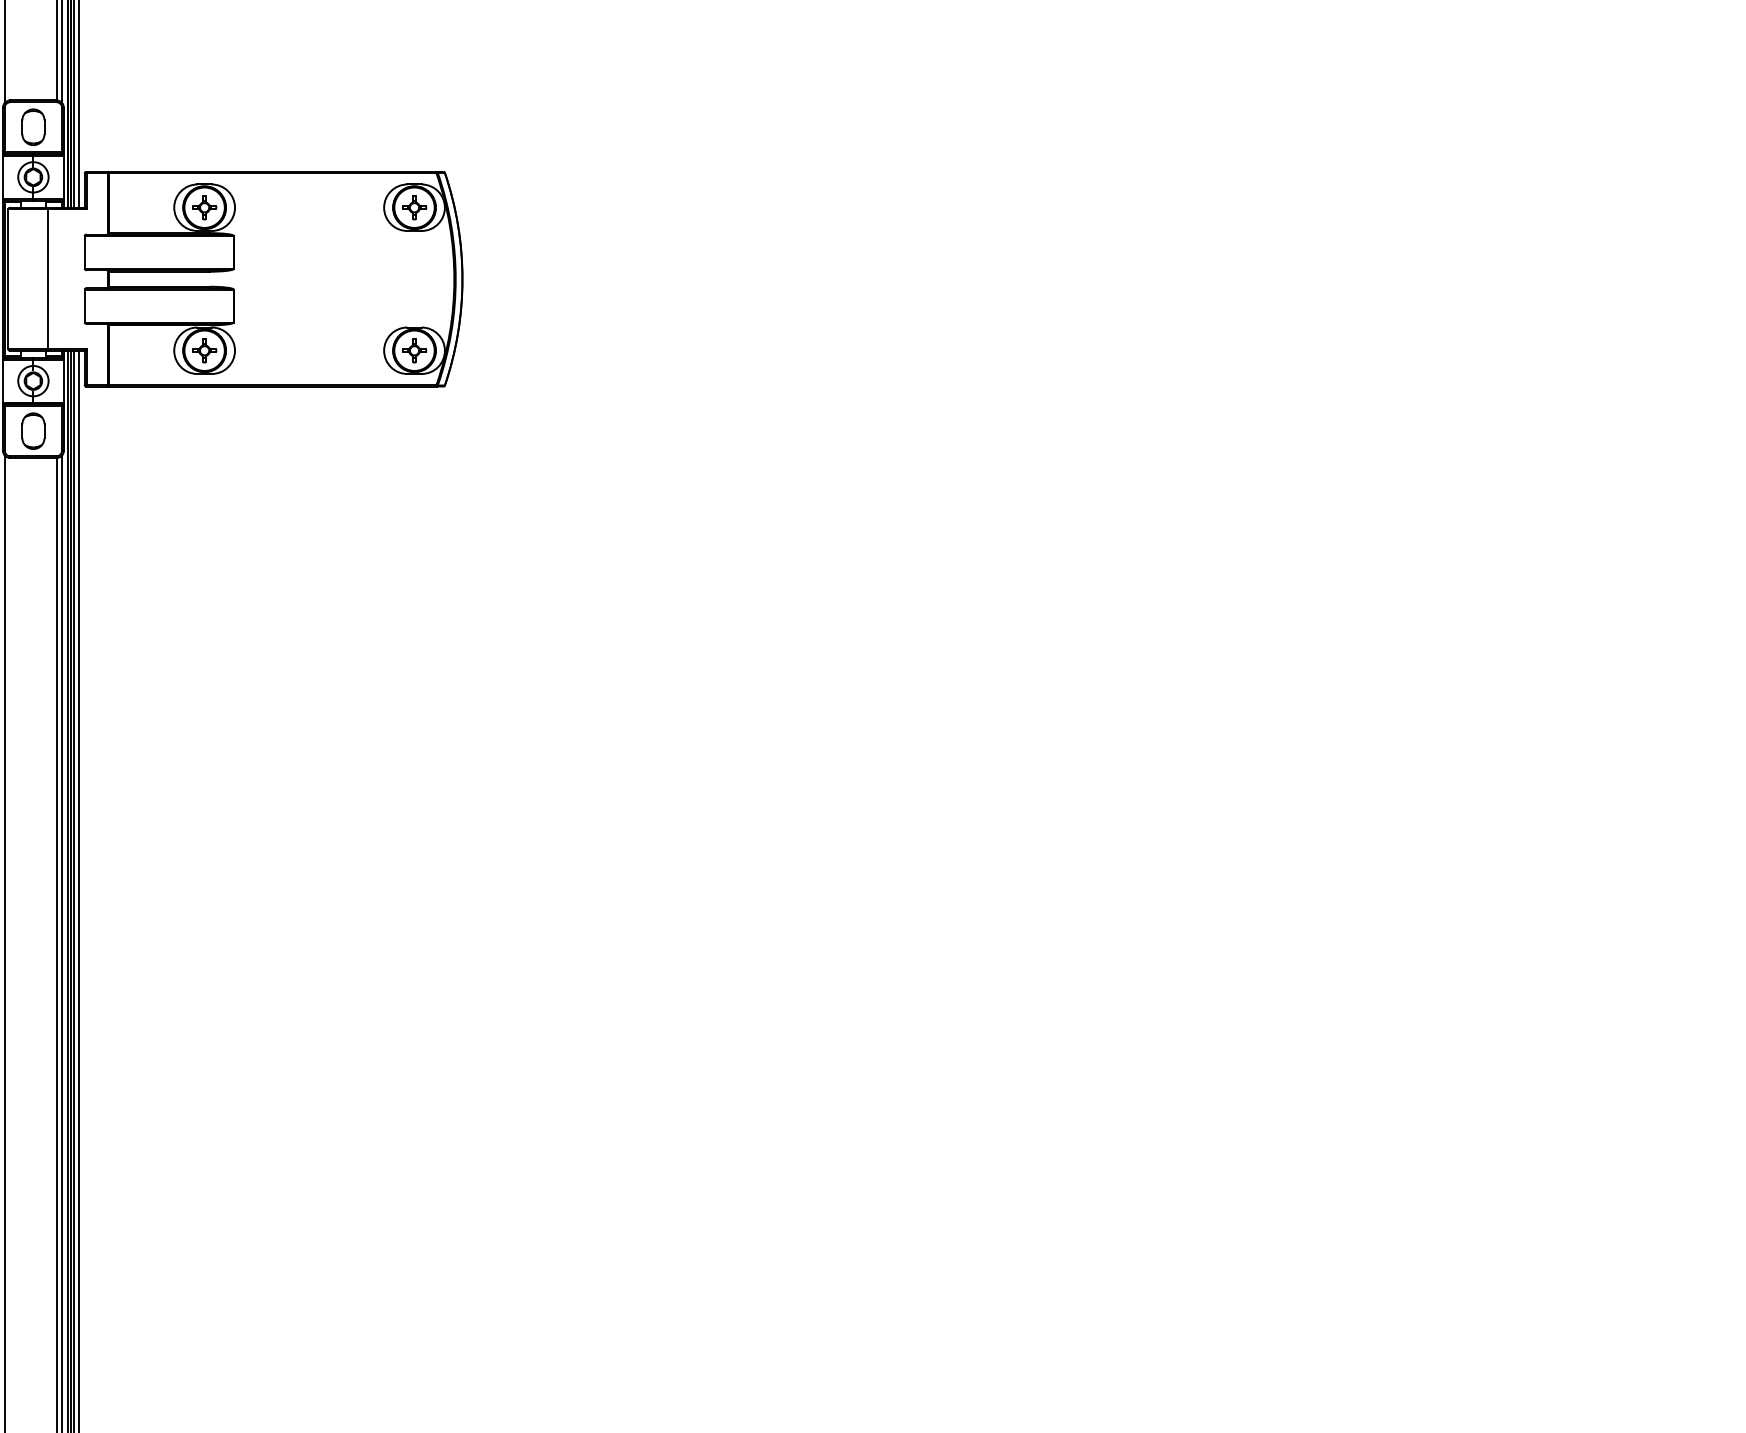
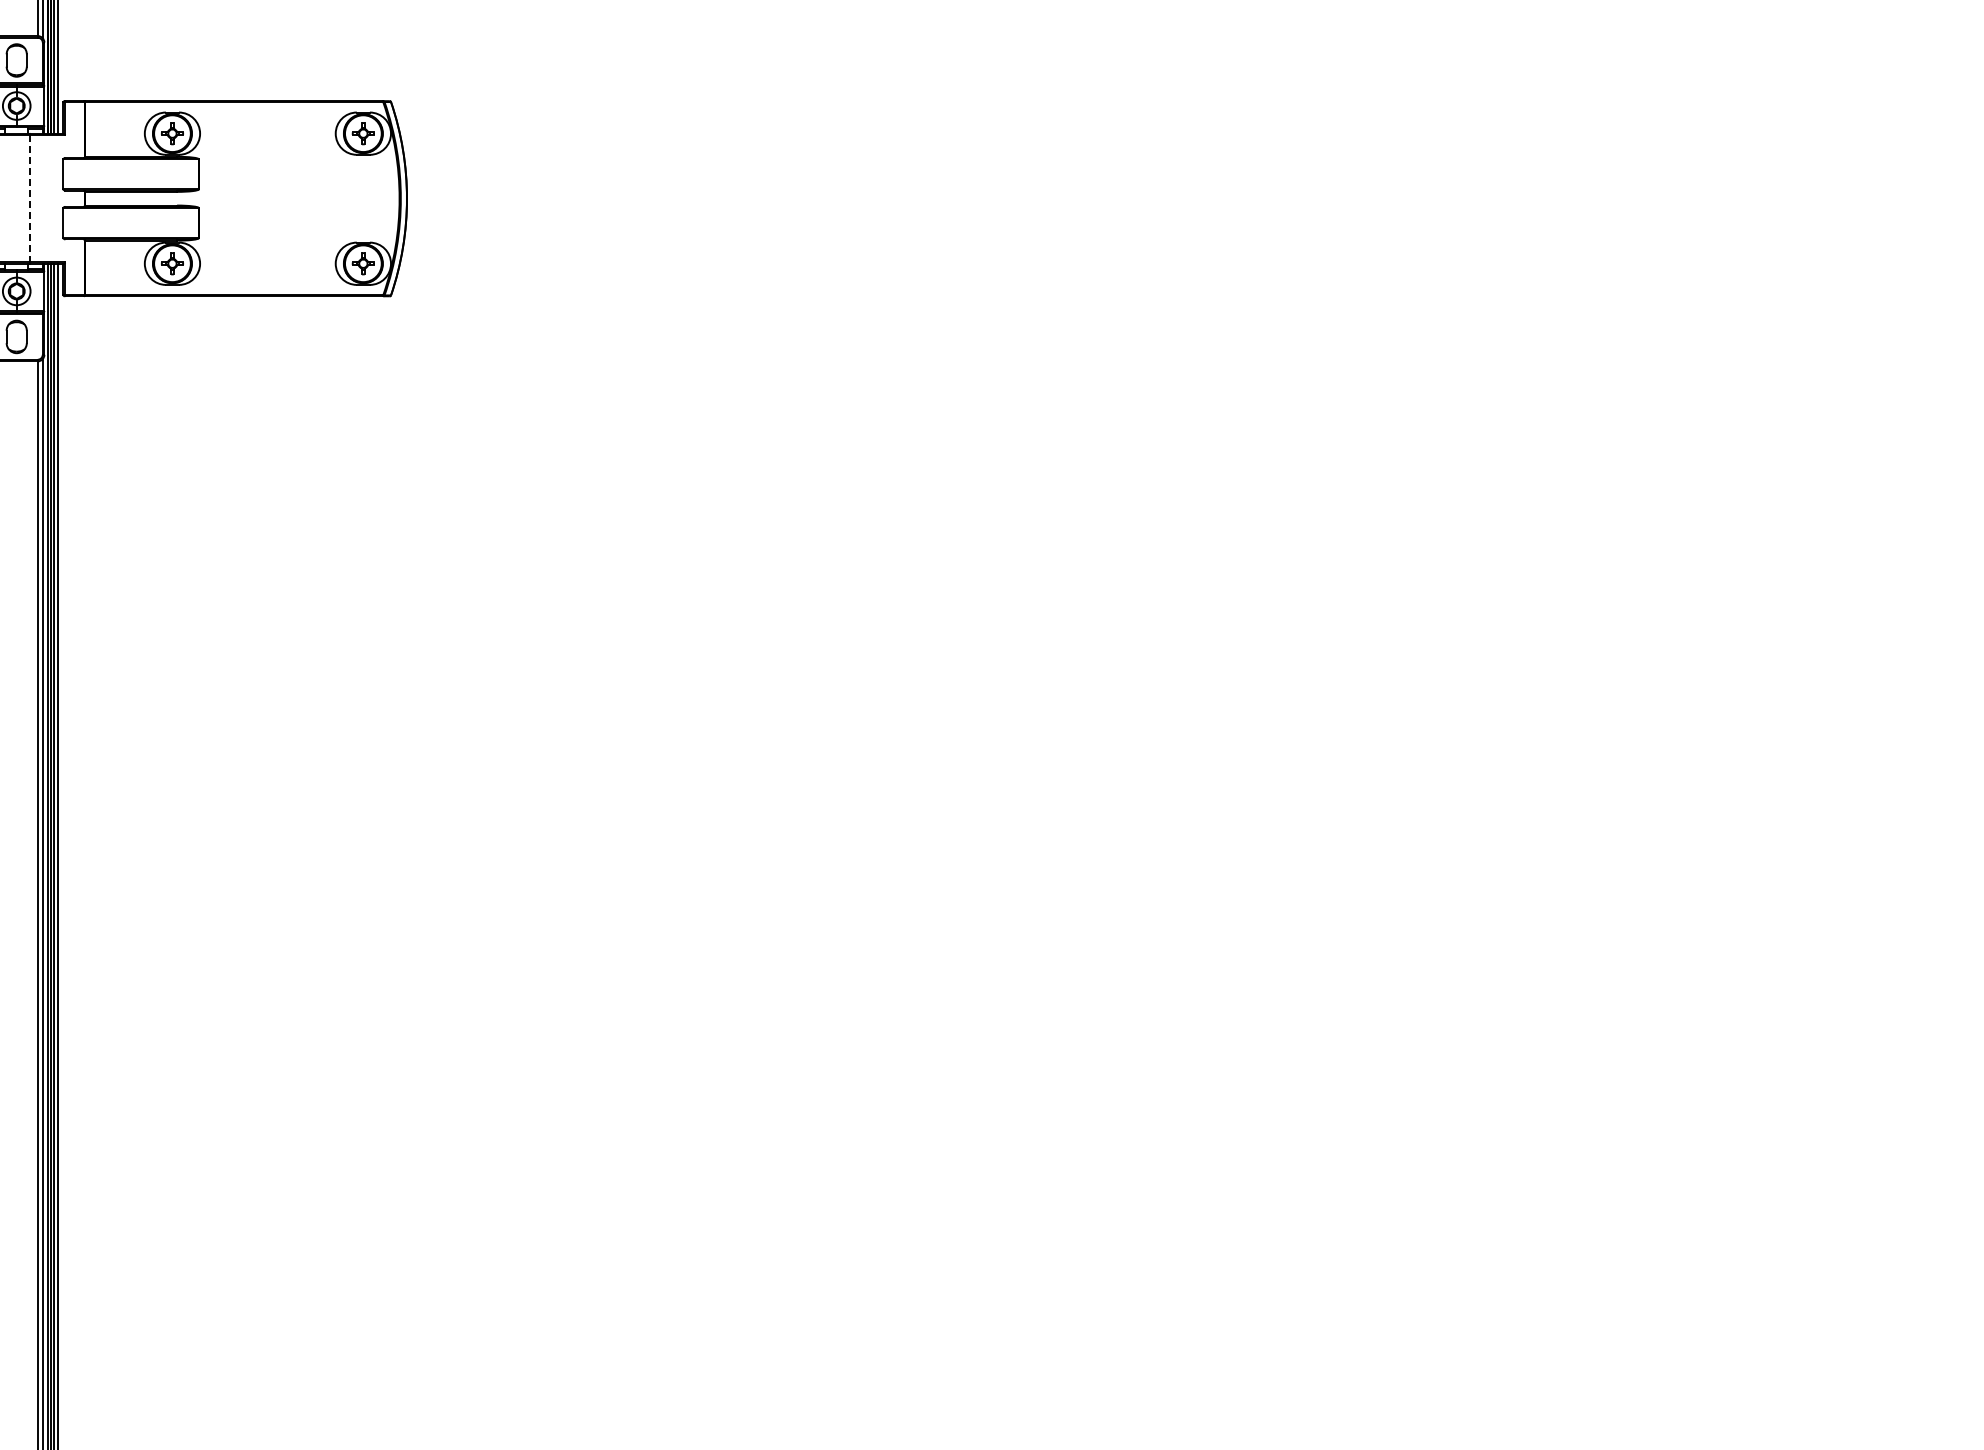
line: (48, 278) -> (30, 198), solid -> dashed

